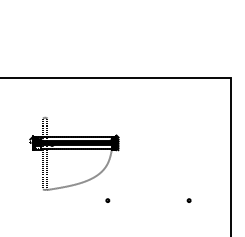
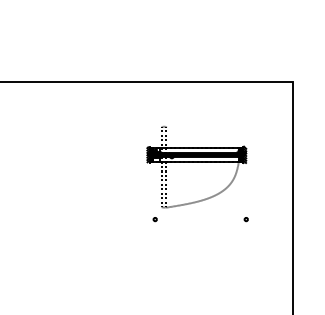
part: (74, 154) -> (196, 167), moved

